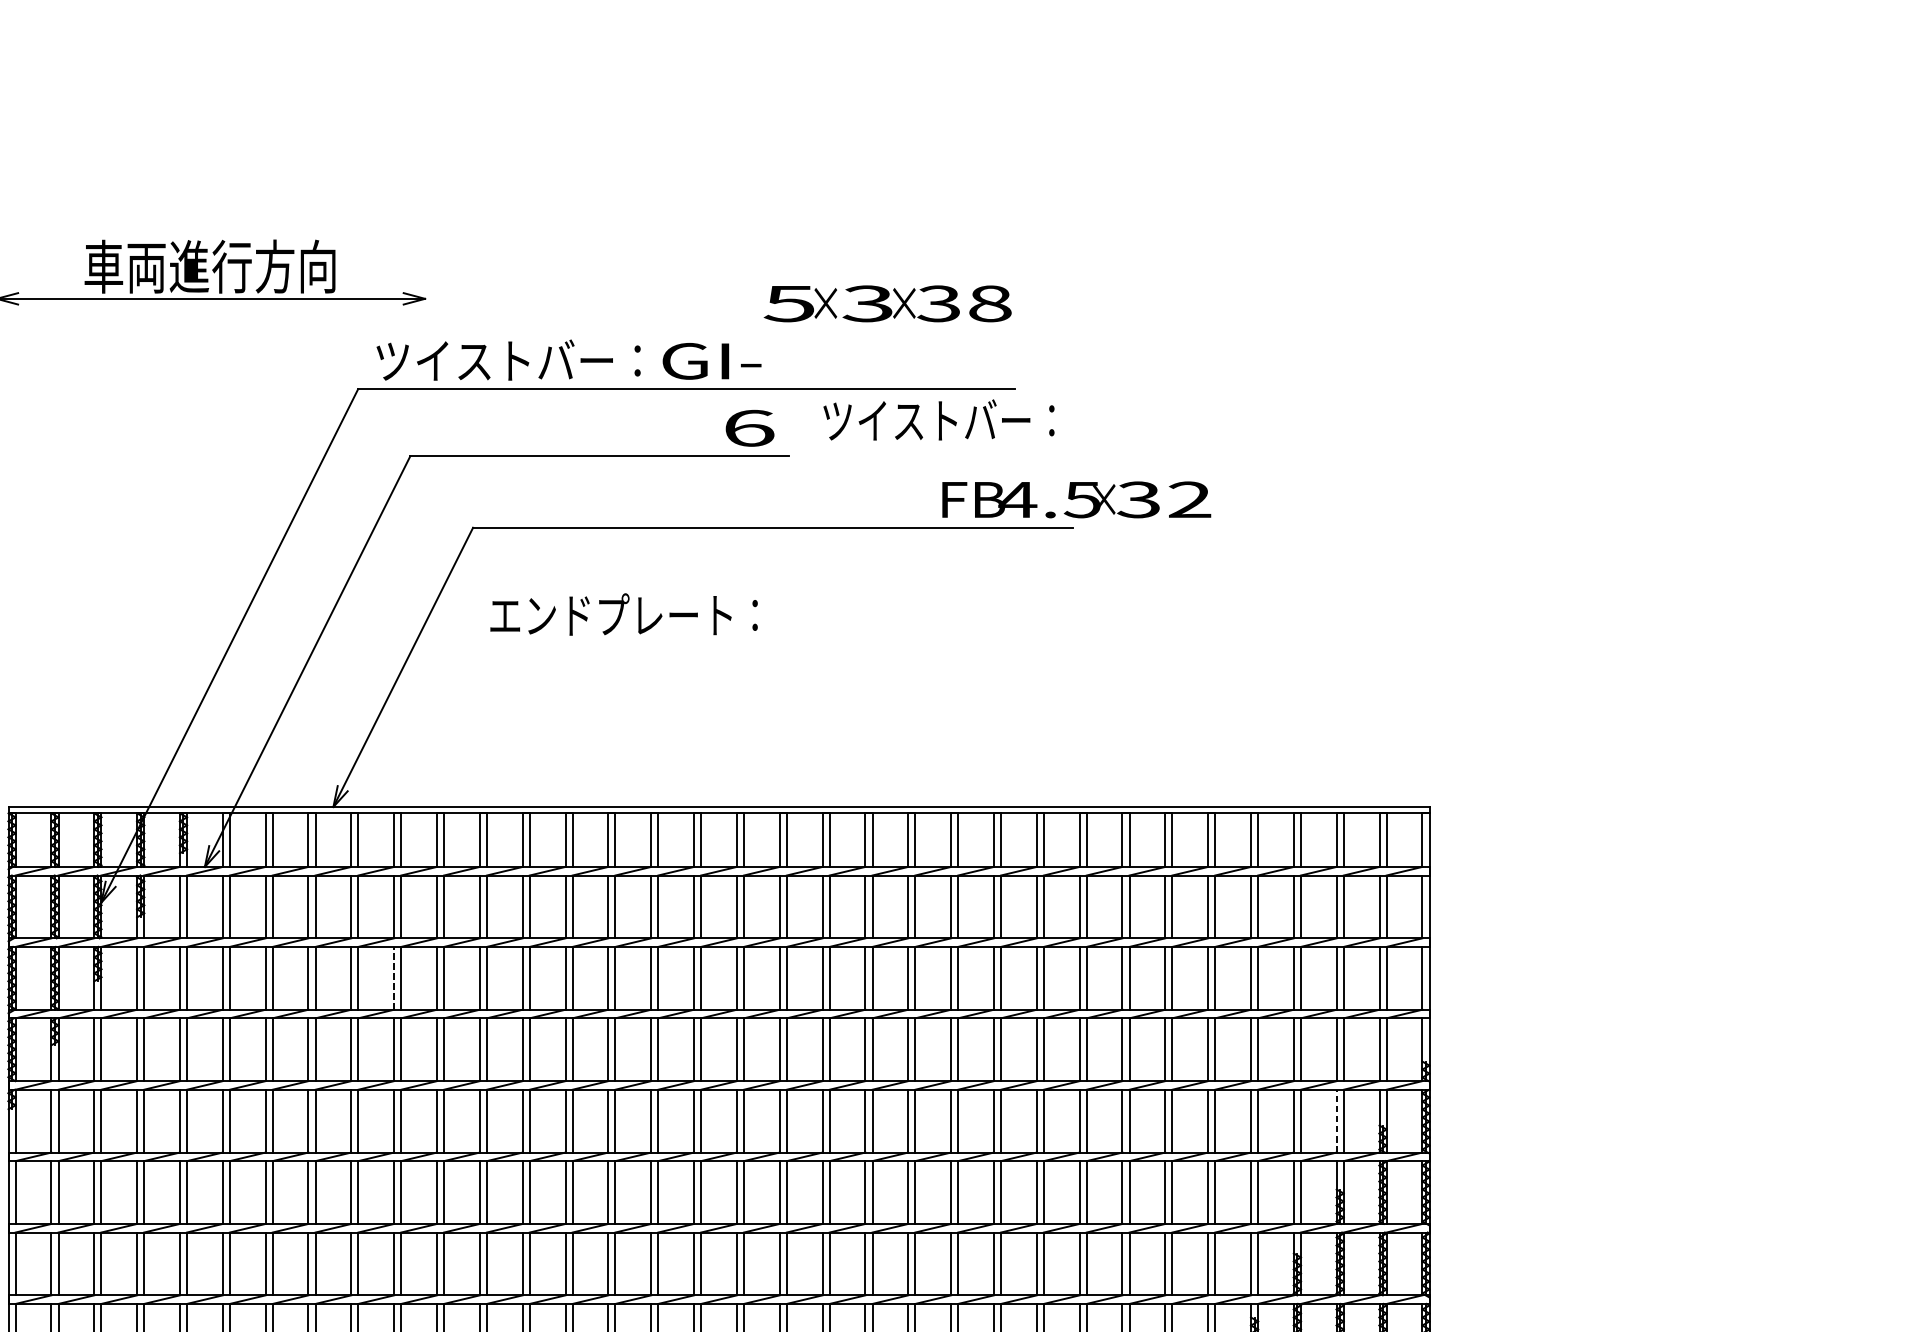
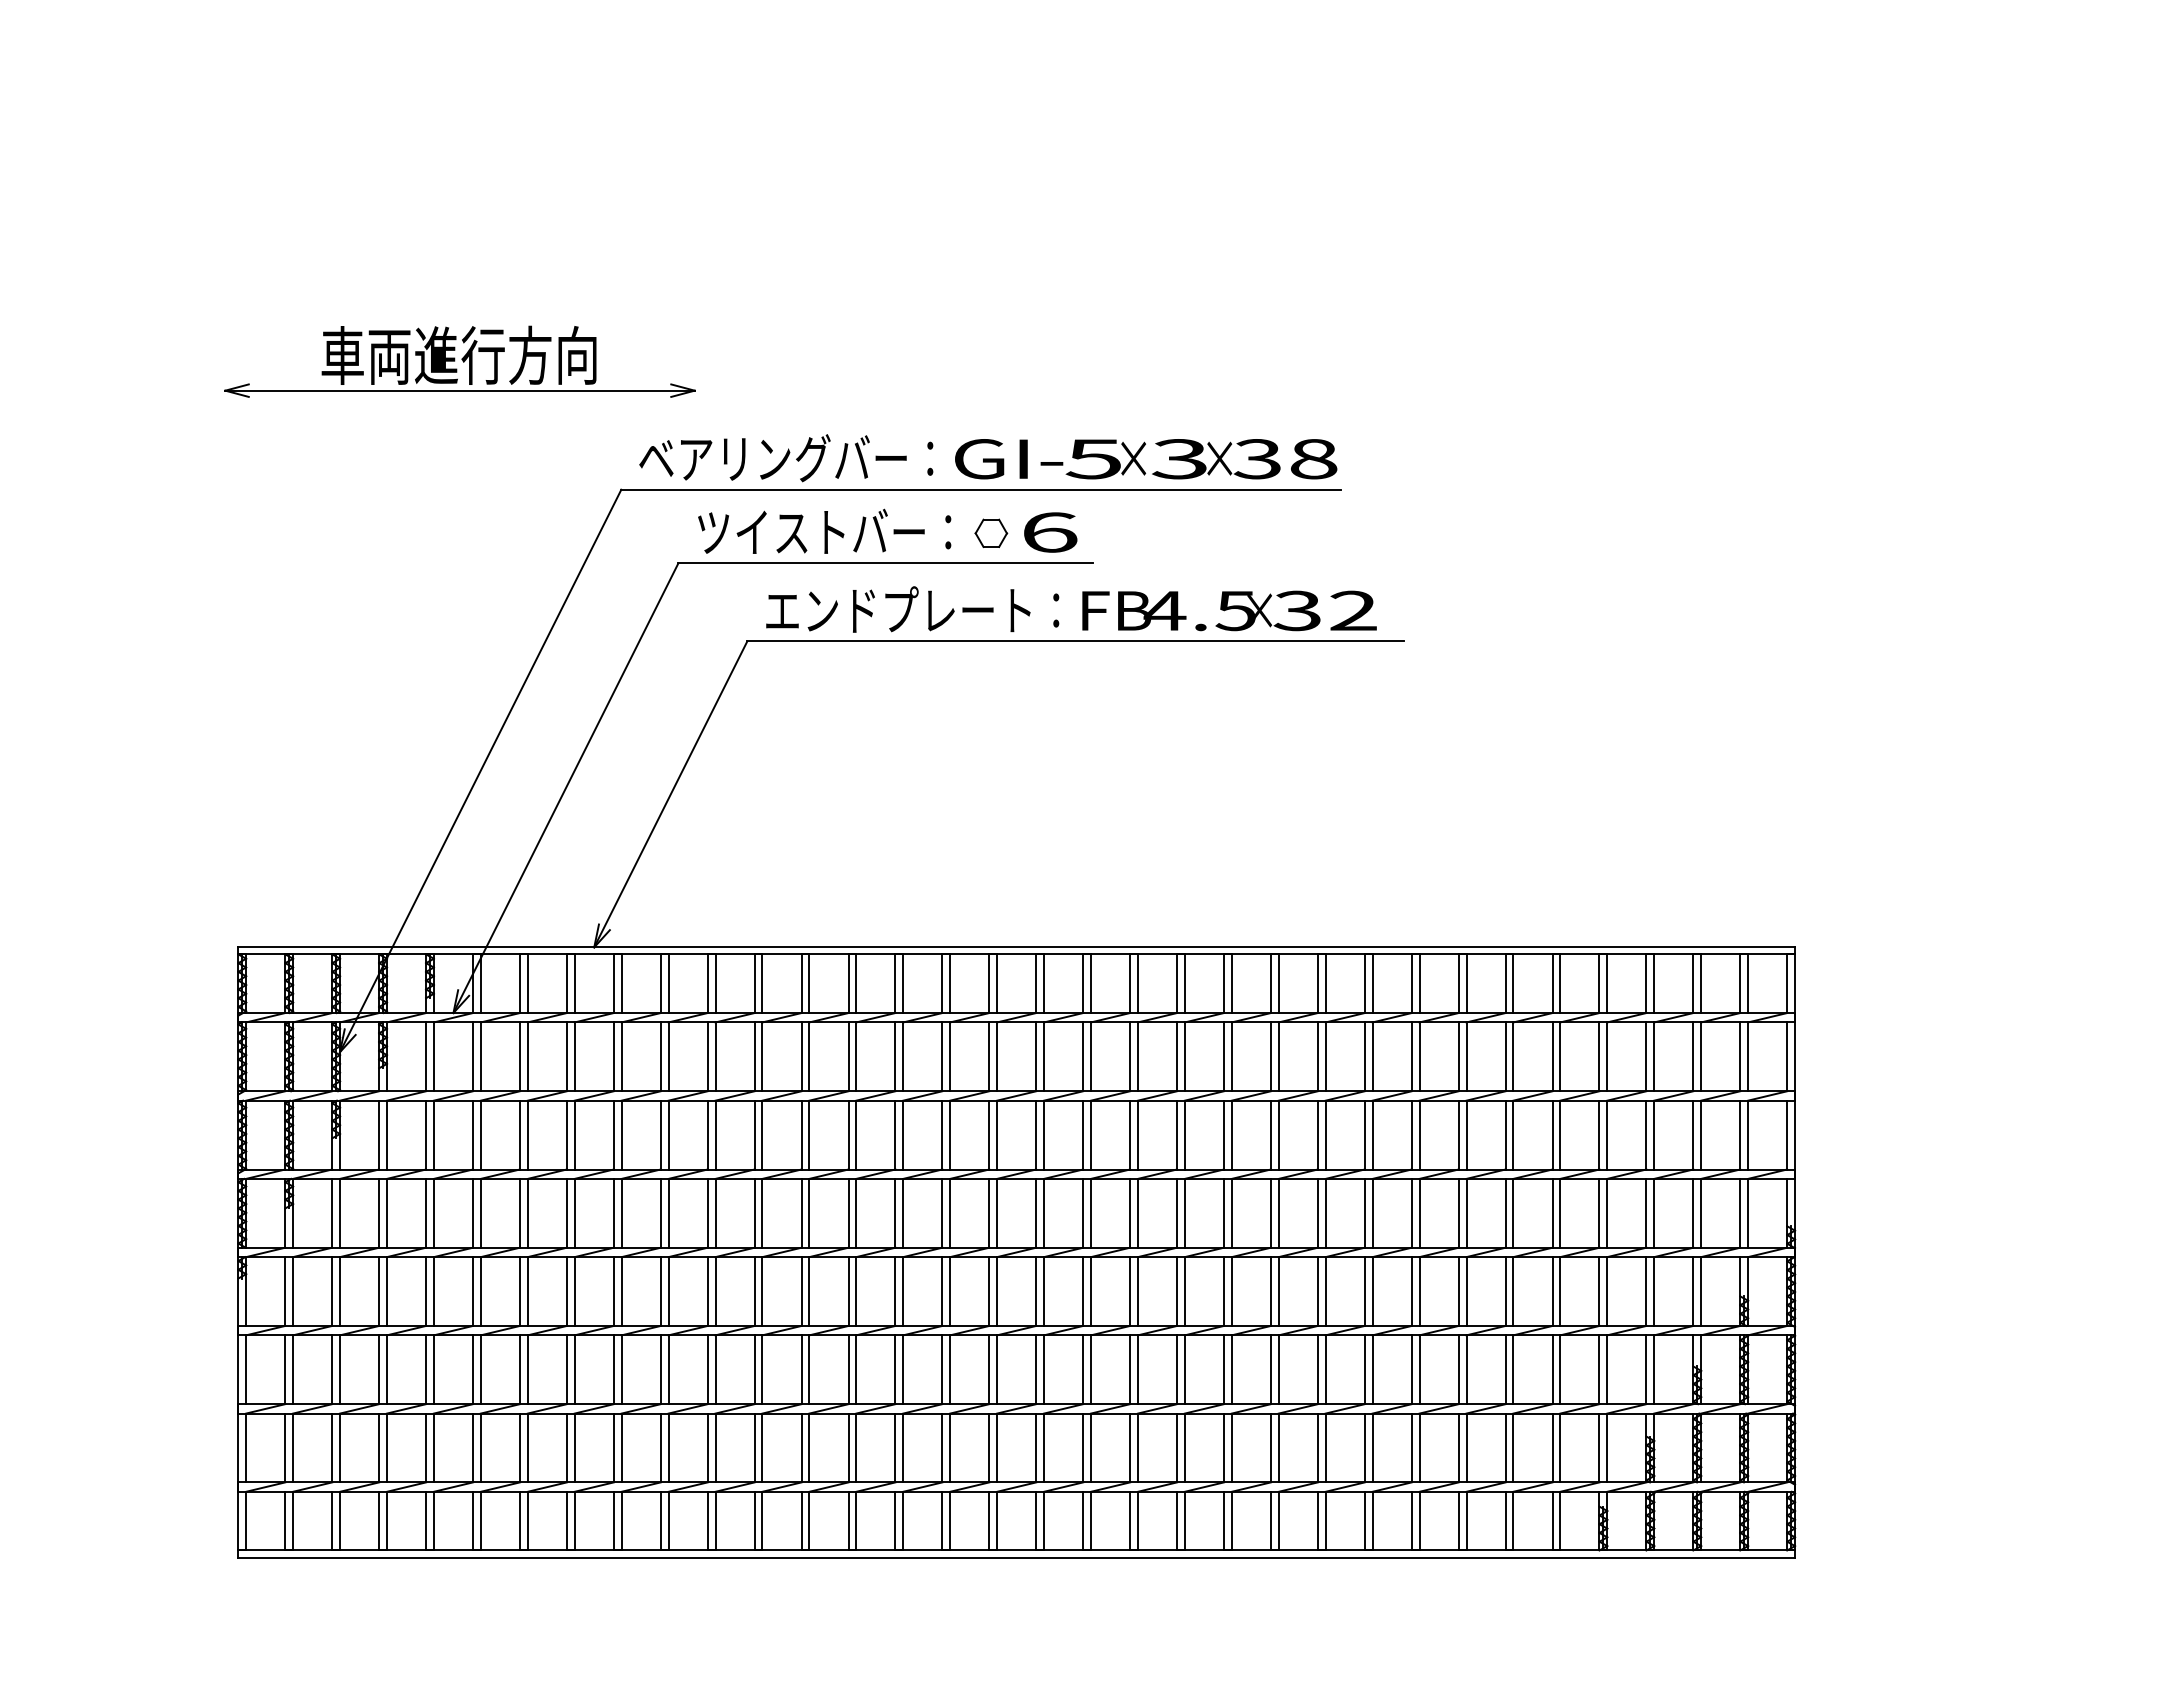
text: (887, 304) -> (1201, 459), moved
text: (508, 360) -> (786, 458), ツイストバー： -> ベアリングバー：
text: (938, 419) -> (824, 530), moved
part: (696, 428) -> (991, 532), added
text: (1076, 499) -> (1229, 610), moved
text: (623, 614) -> (912, 609), moved
line: (393, 977) -> (660, 1134), dashed -> solid
line: (1336, 1121) -> (1693, 1291), dashed -> solid

